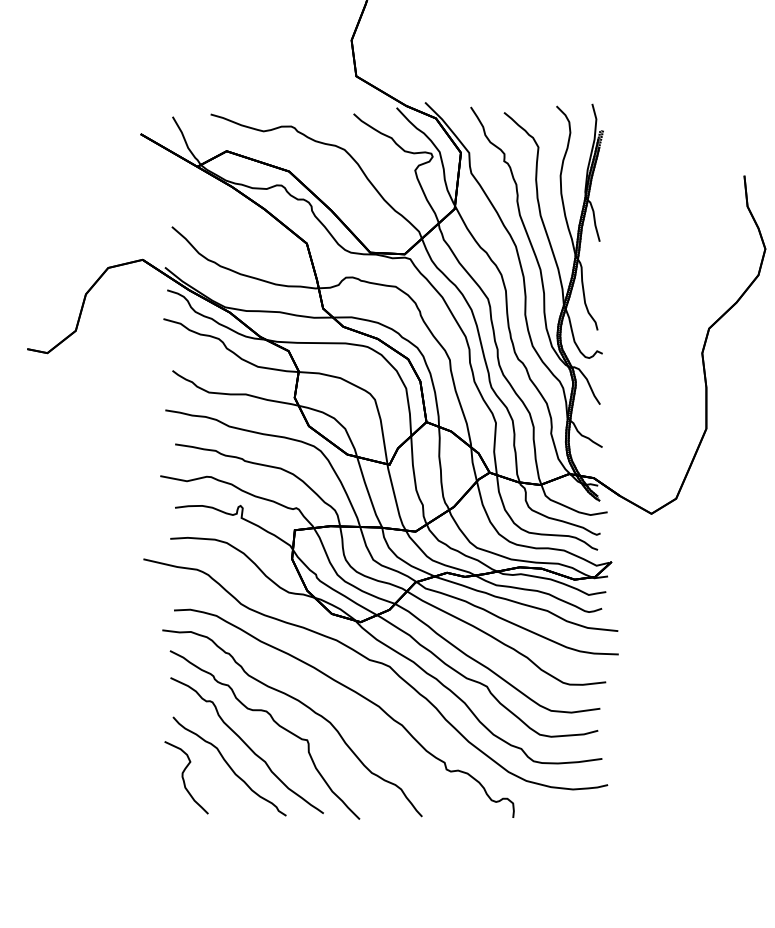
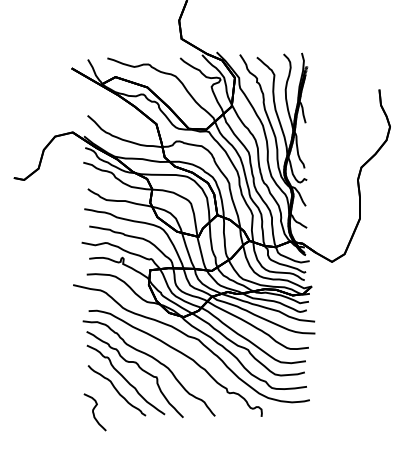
part: (185, 777) -> (94, 412), moved

